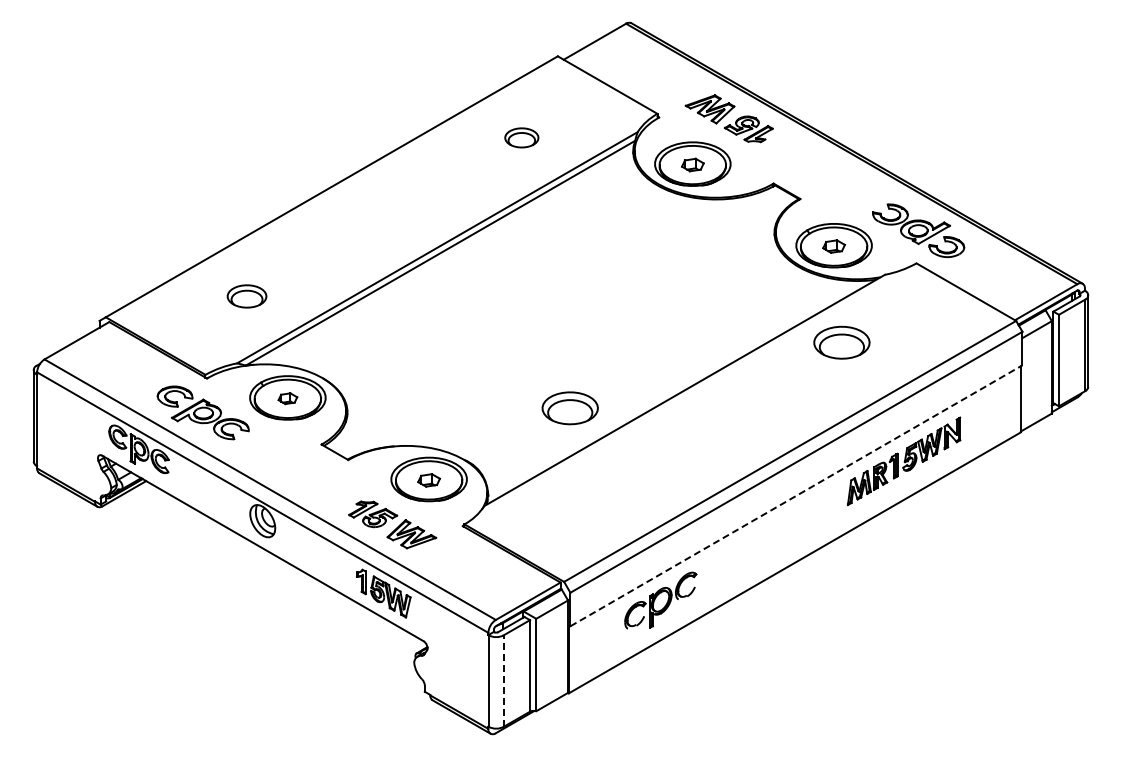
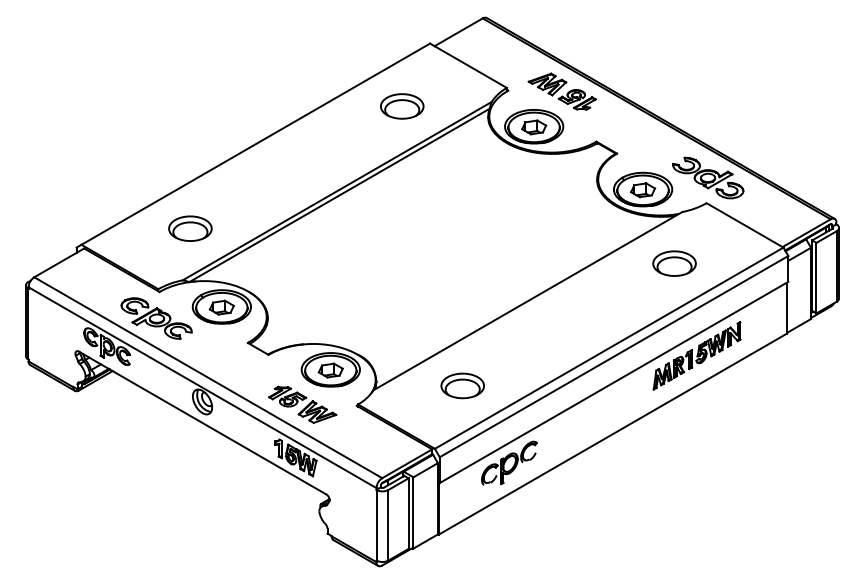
part: (521, 137) -> (402, 106), size x1.67
part: (692, 164) -> (533, 126), size x1.43
part: (833, 246) -> (642, 190), size x1.43
part: (246, 296) -> (189, 228), size x1.43
part: (841, 342) -> (674, 263), moved
part: (287, 398) -> (221, 307), size x1.67
part: (569, 408) -> (462, 386), moved
part: (428, 480) -> (330, 370), size x1.43
line: (796, 495) -> (614, 382), dashed -> solid
line: (503, 681) -> (388, 525), dashed -> solid

